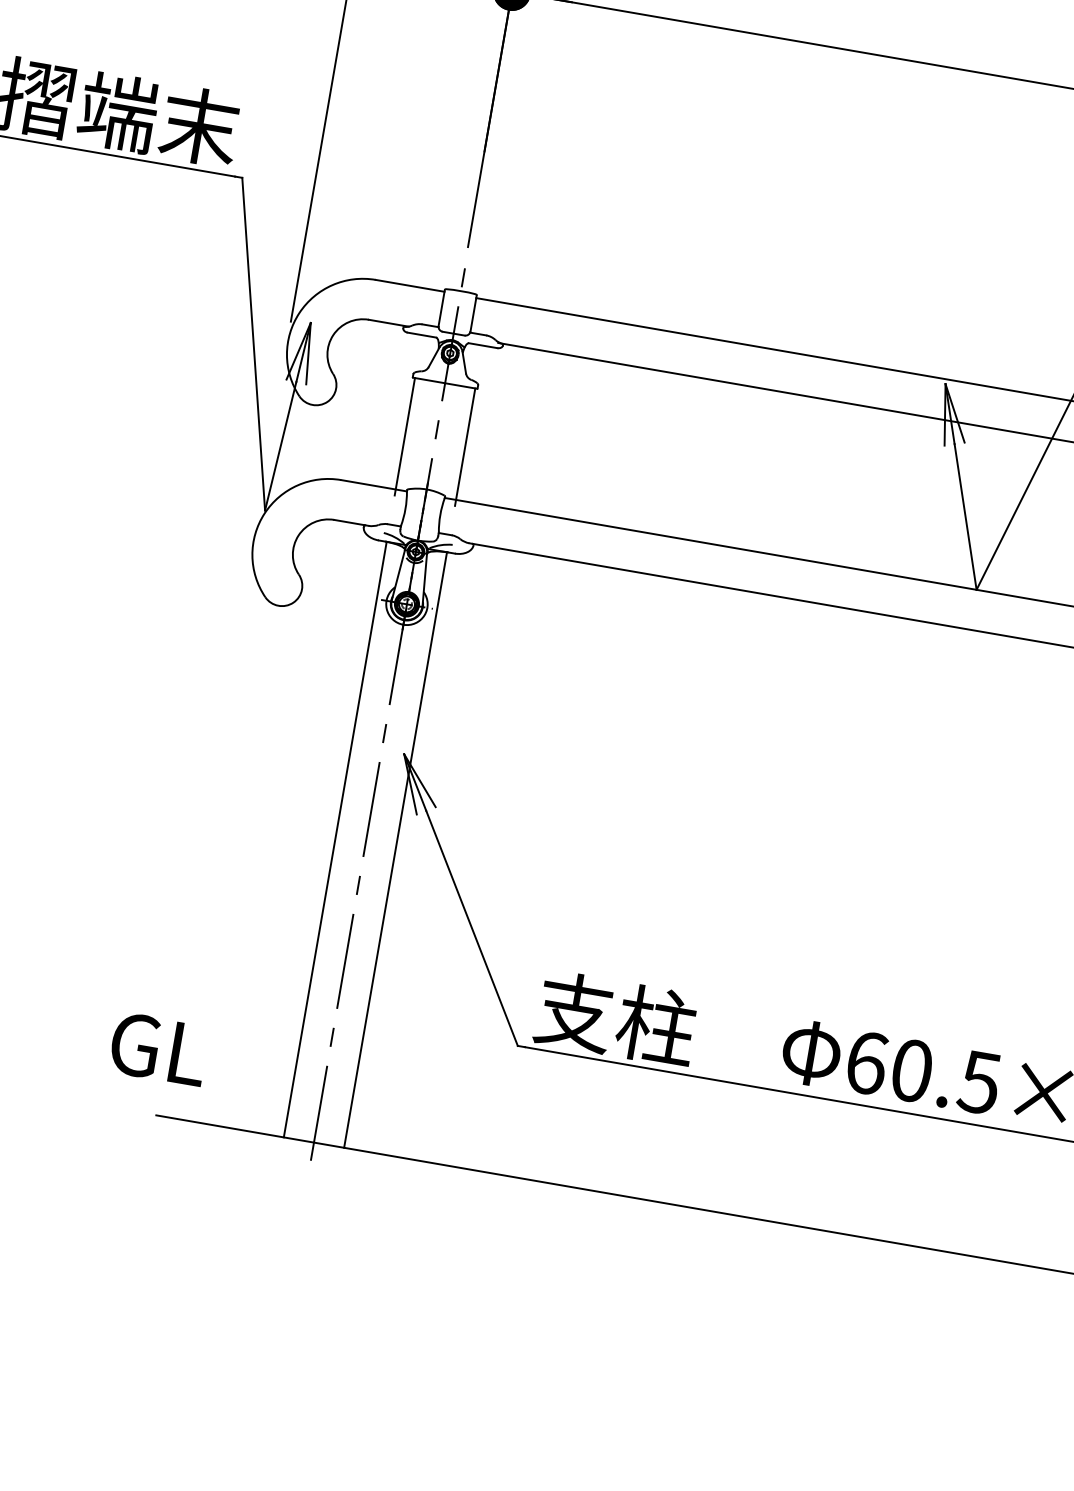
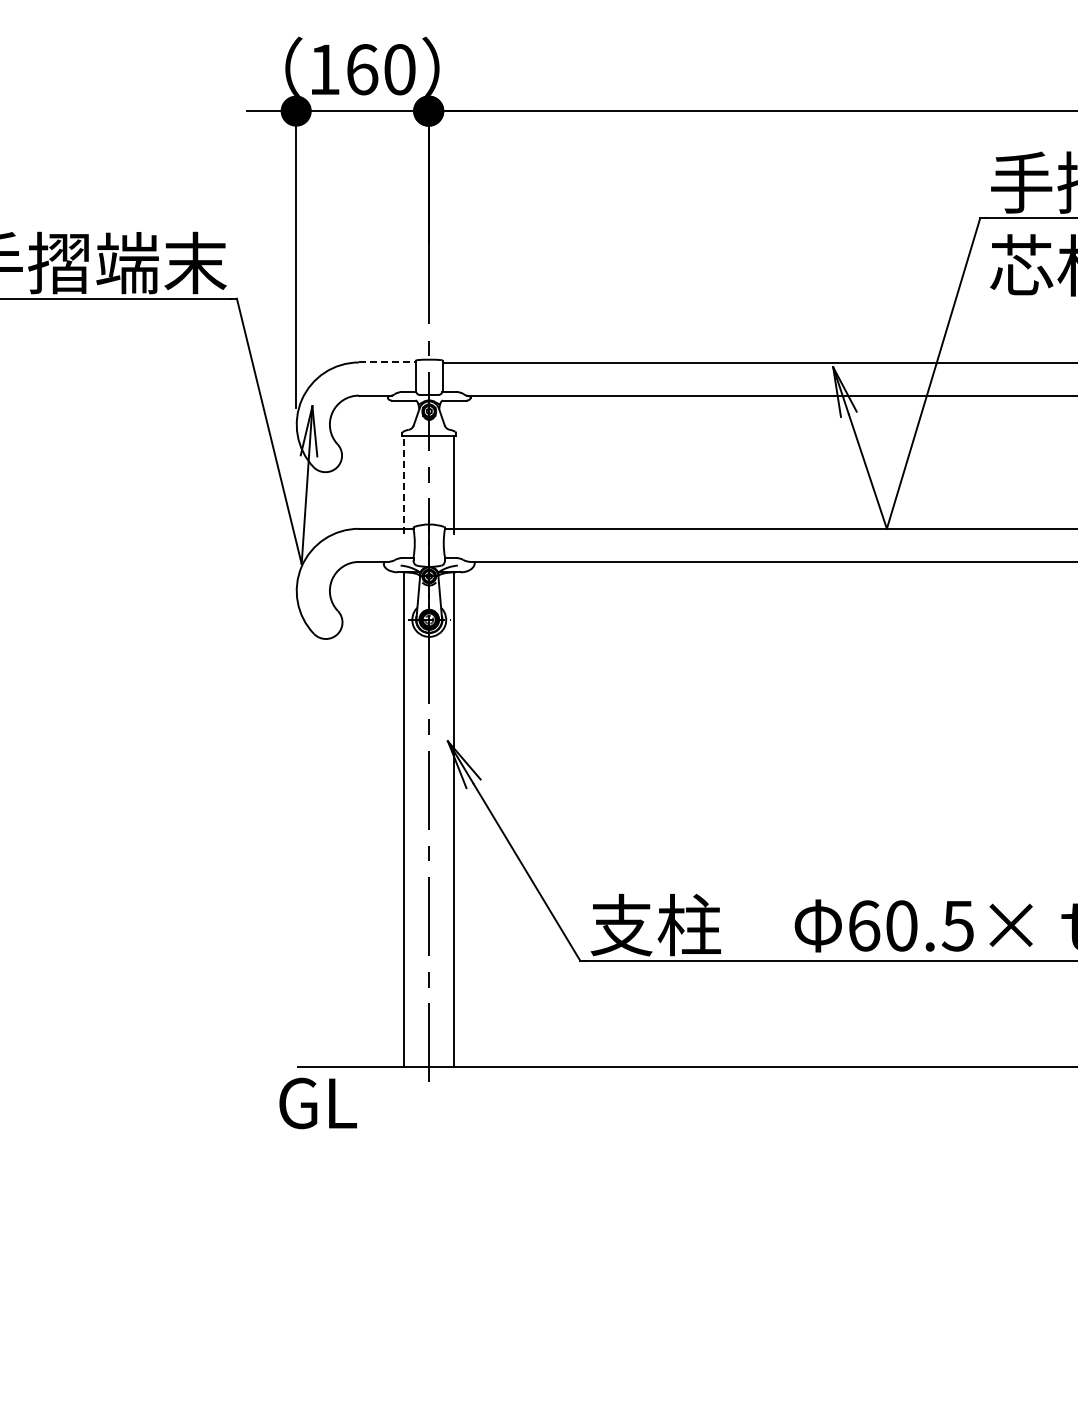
line: (410, 285) -> (387, 362), solid -> dashed
line: (405, 437) -> (404, 485), solid -> dashed
text: (158, 1049) -> (317, 1103), moved

